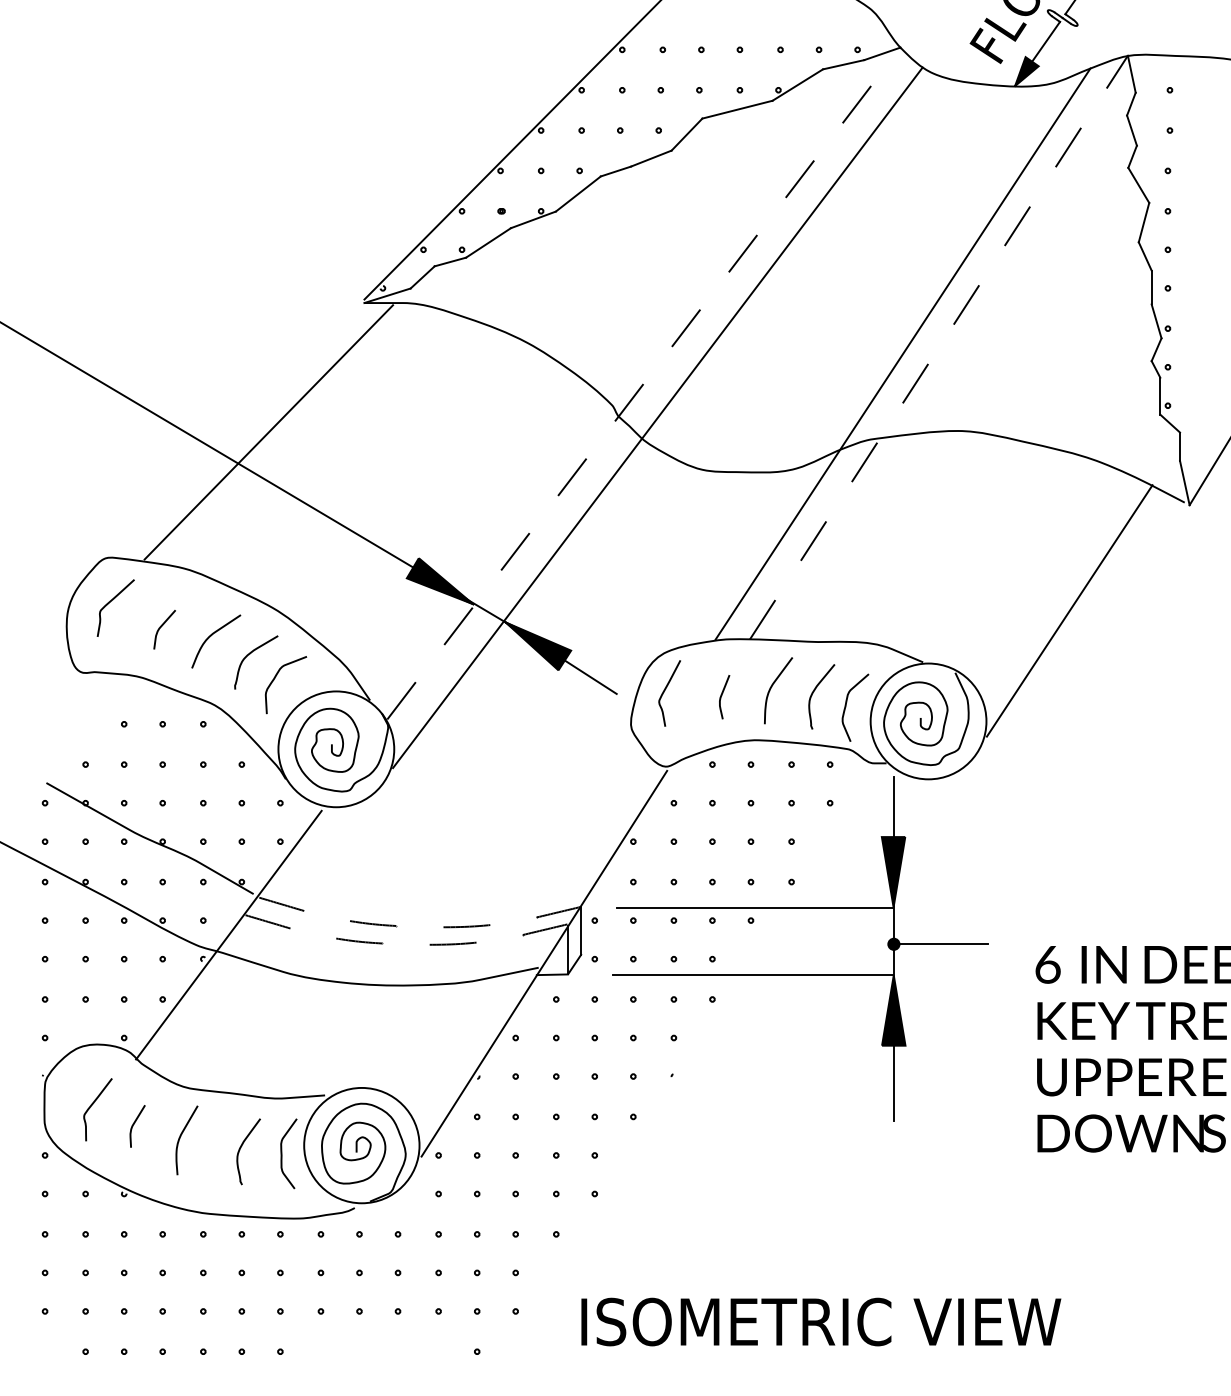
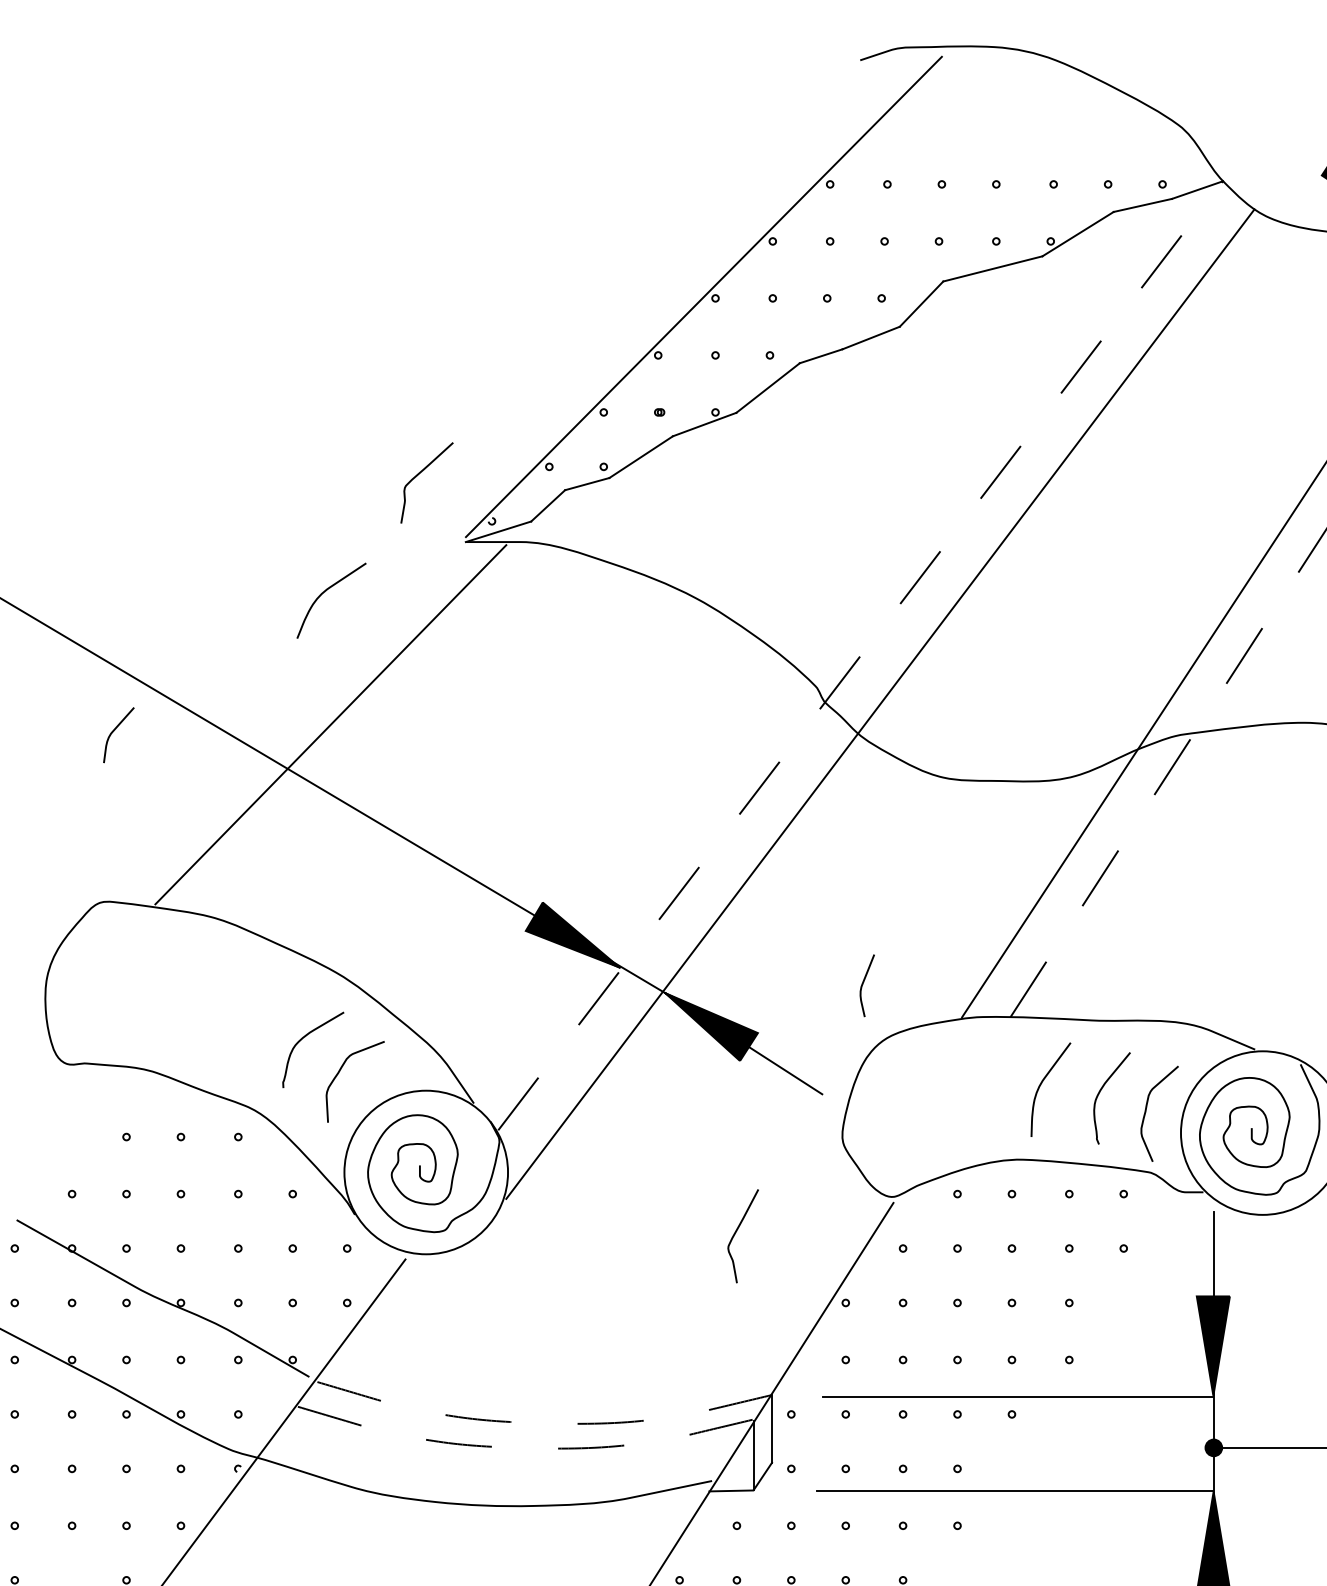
curve: (110, 602) -> (419, 474), moved
curve: (162, 626) -> (115, 730), moved
curve: (211, 636) -> (324, 593), moved
curve: (666, 689) -> (738, 1230), moved
curve: (722, 695) -> (864, 983), moved

